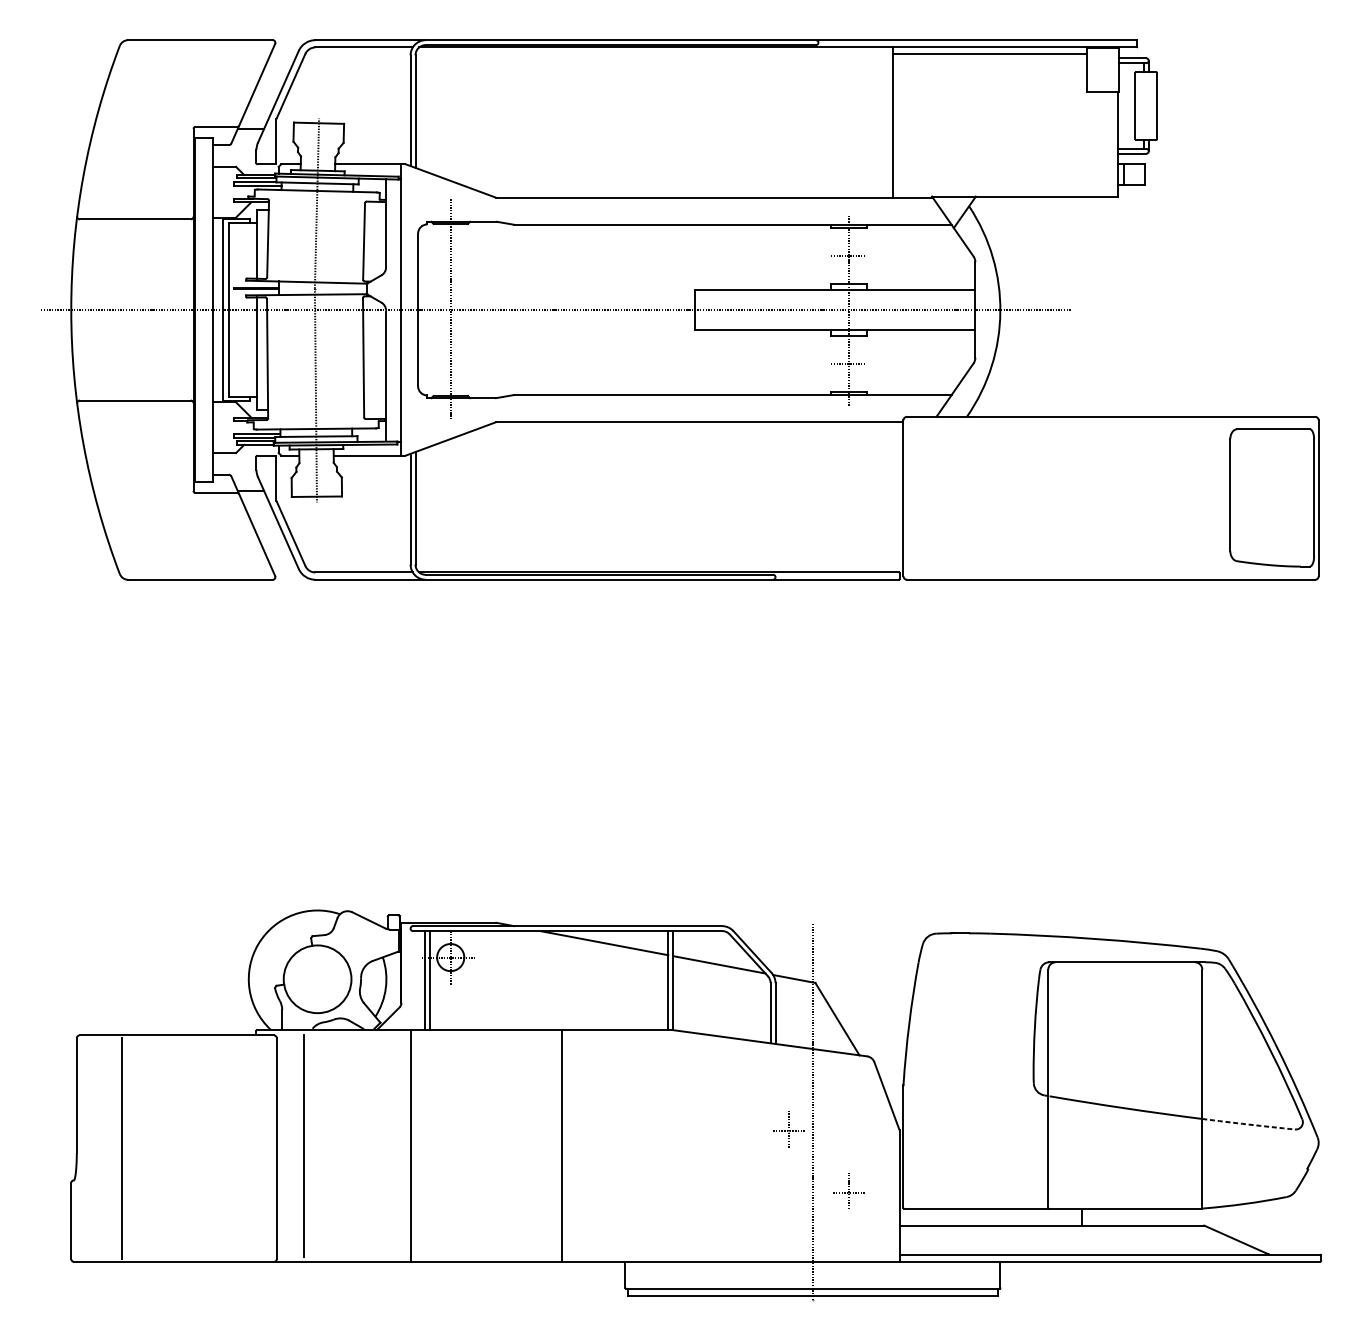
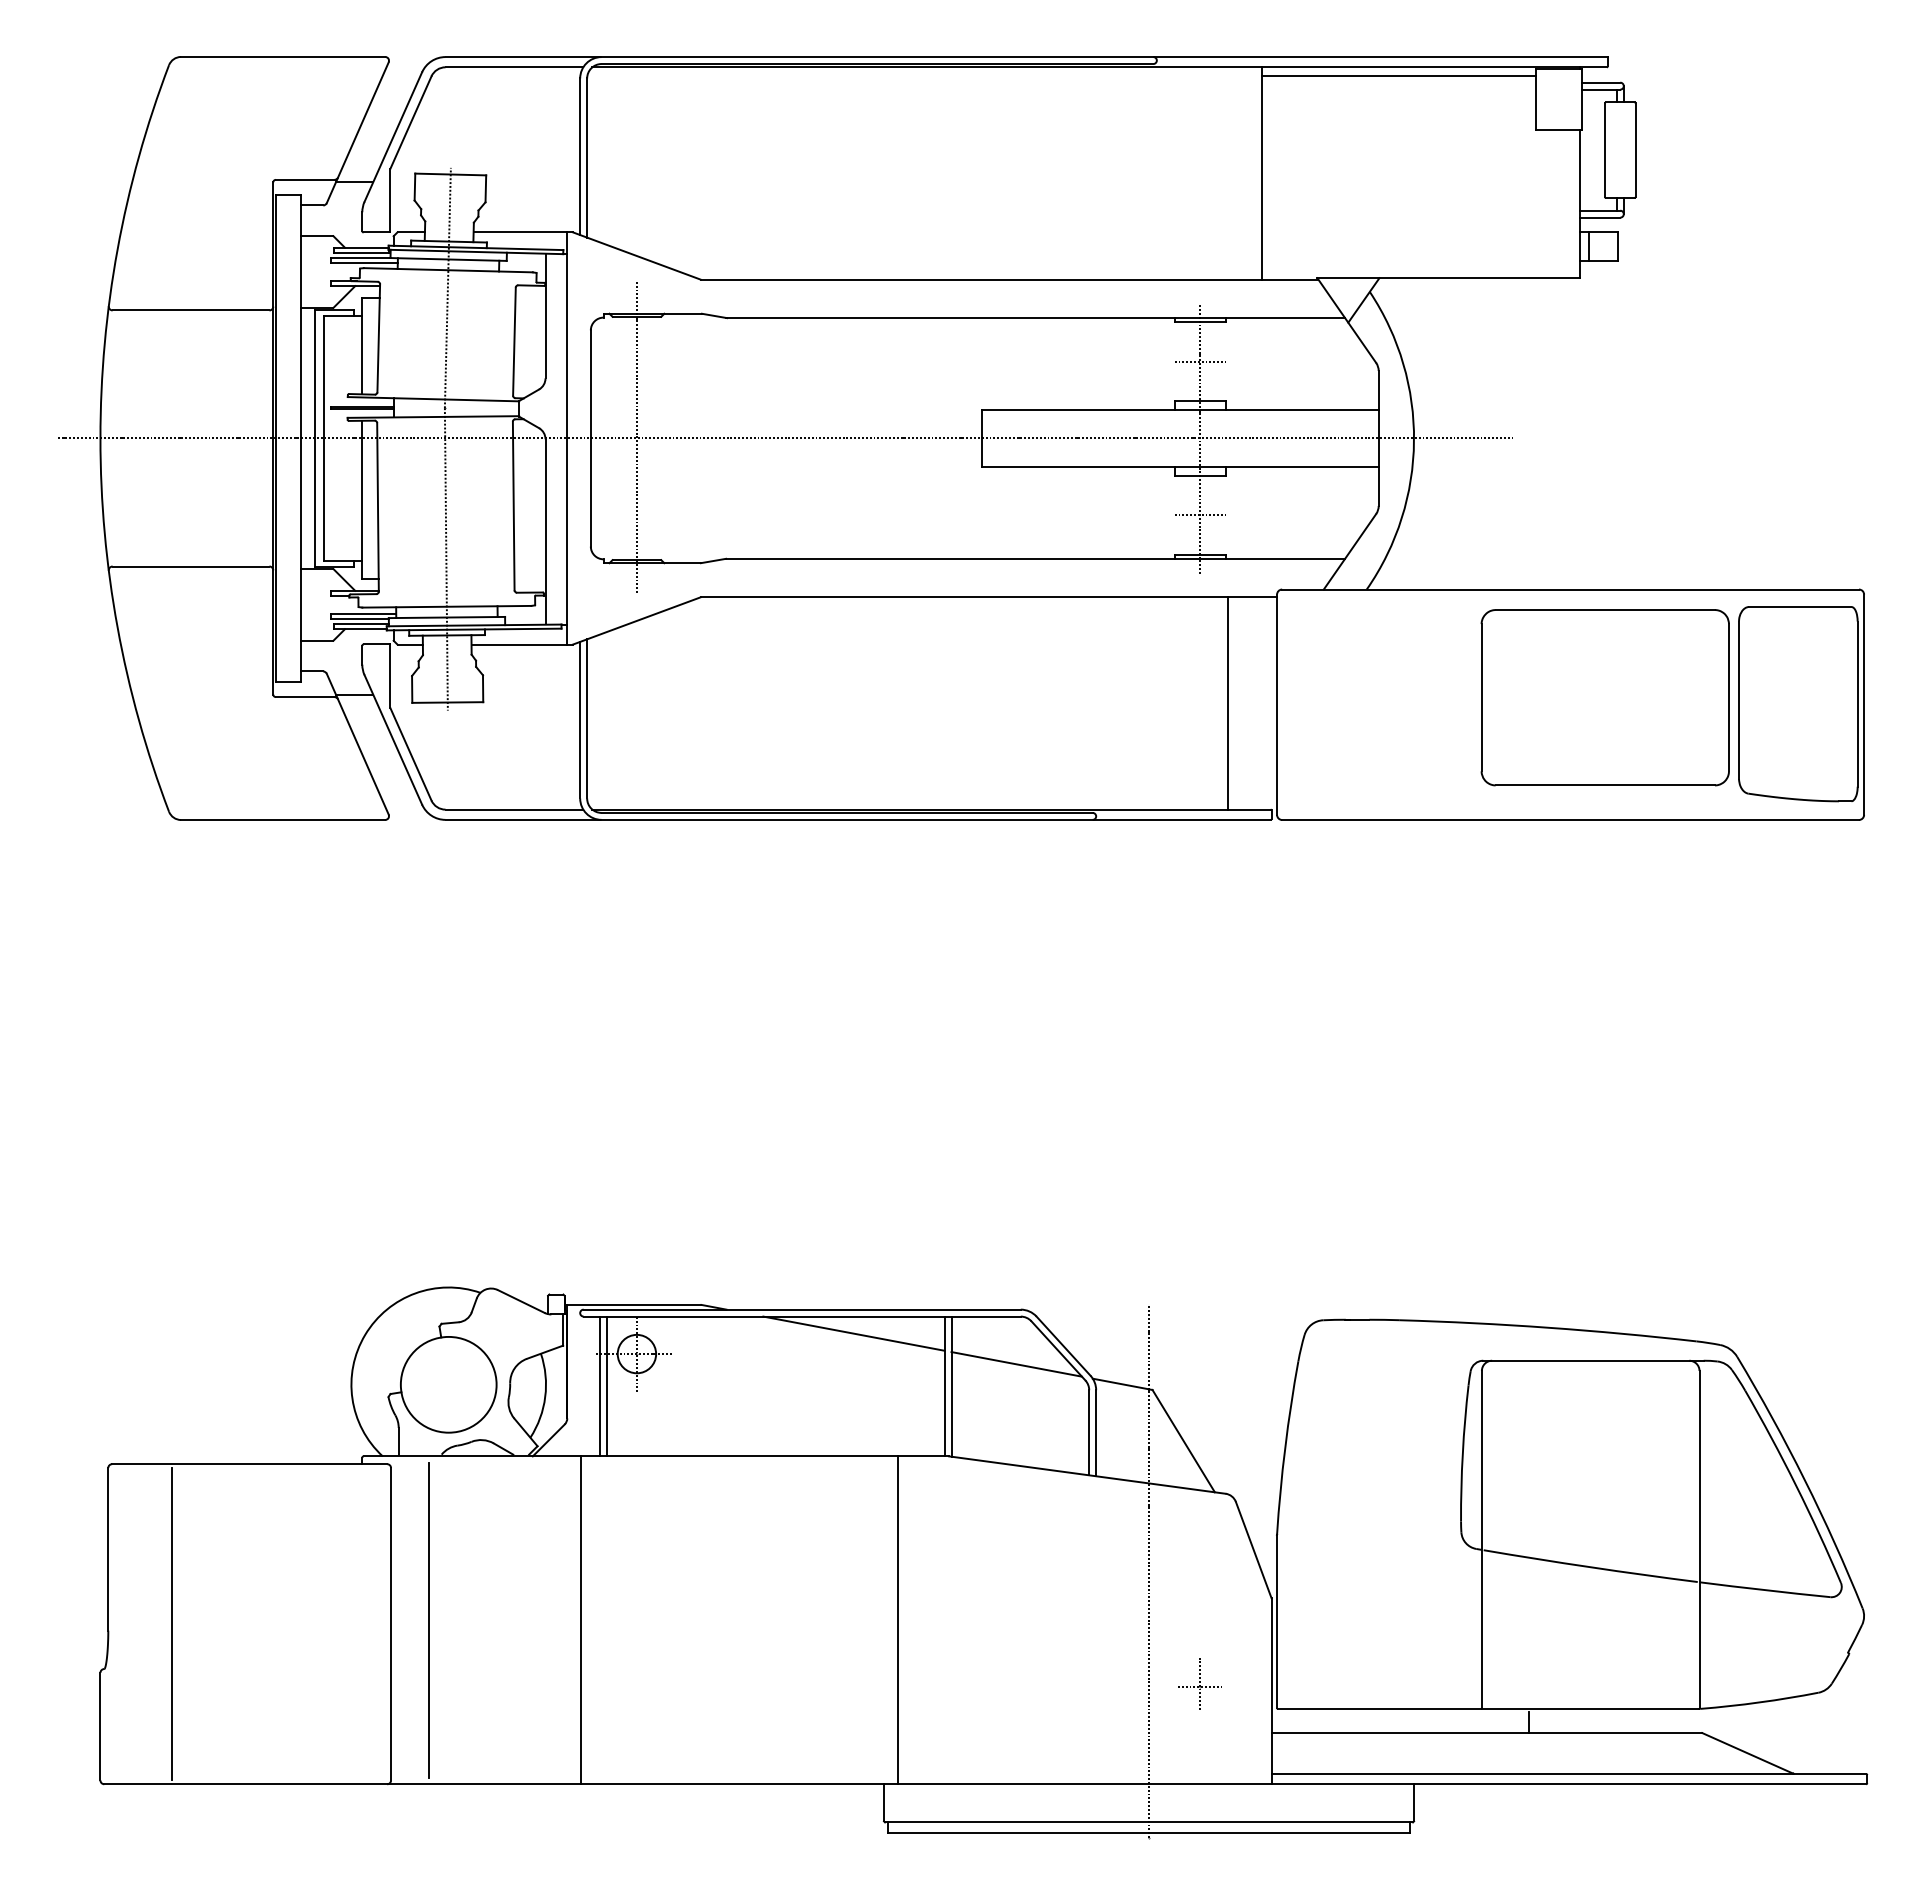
part: (1135, 493) -> (1604, 697), added
line: (869, 497) -> (1228, 703), added
arc: (1248, 1124) -> (1764, 1590), dashed -> solid
part: (788, 1129) -> (1114, 1596), removed
line: (561, 1146) -> (897, 1620), moved

